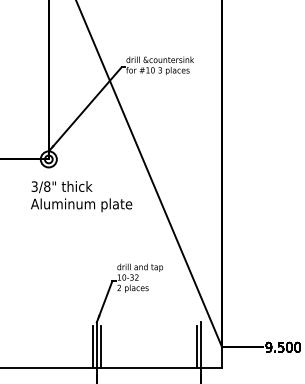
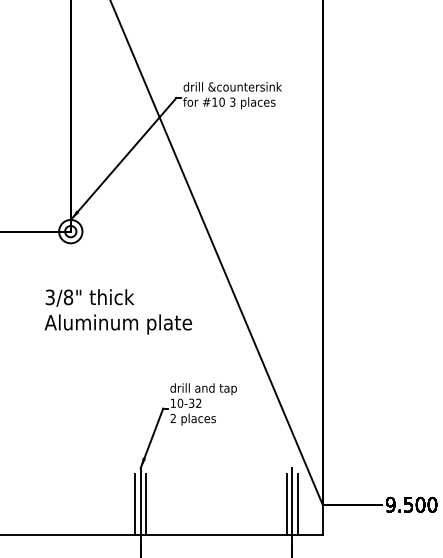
text: (81, 196) -> (118, 311), moved
line: (205, 347) -> (298, 505), added

